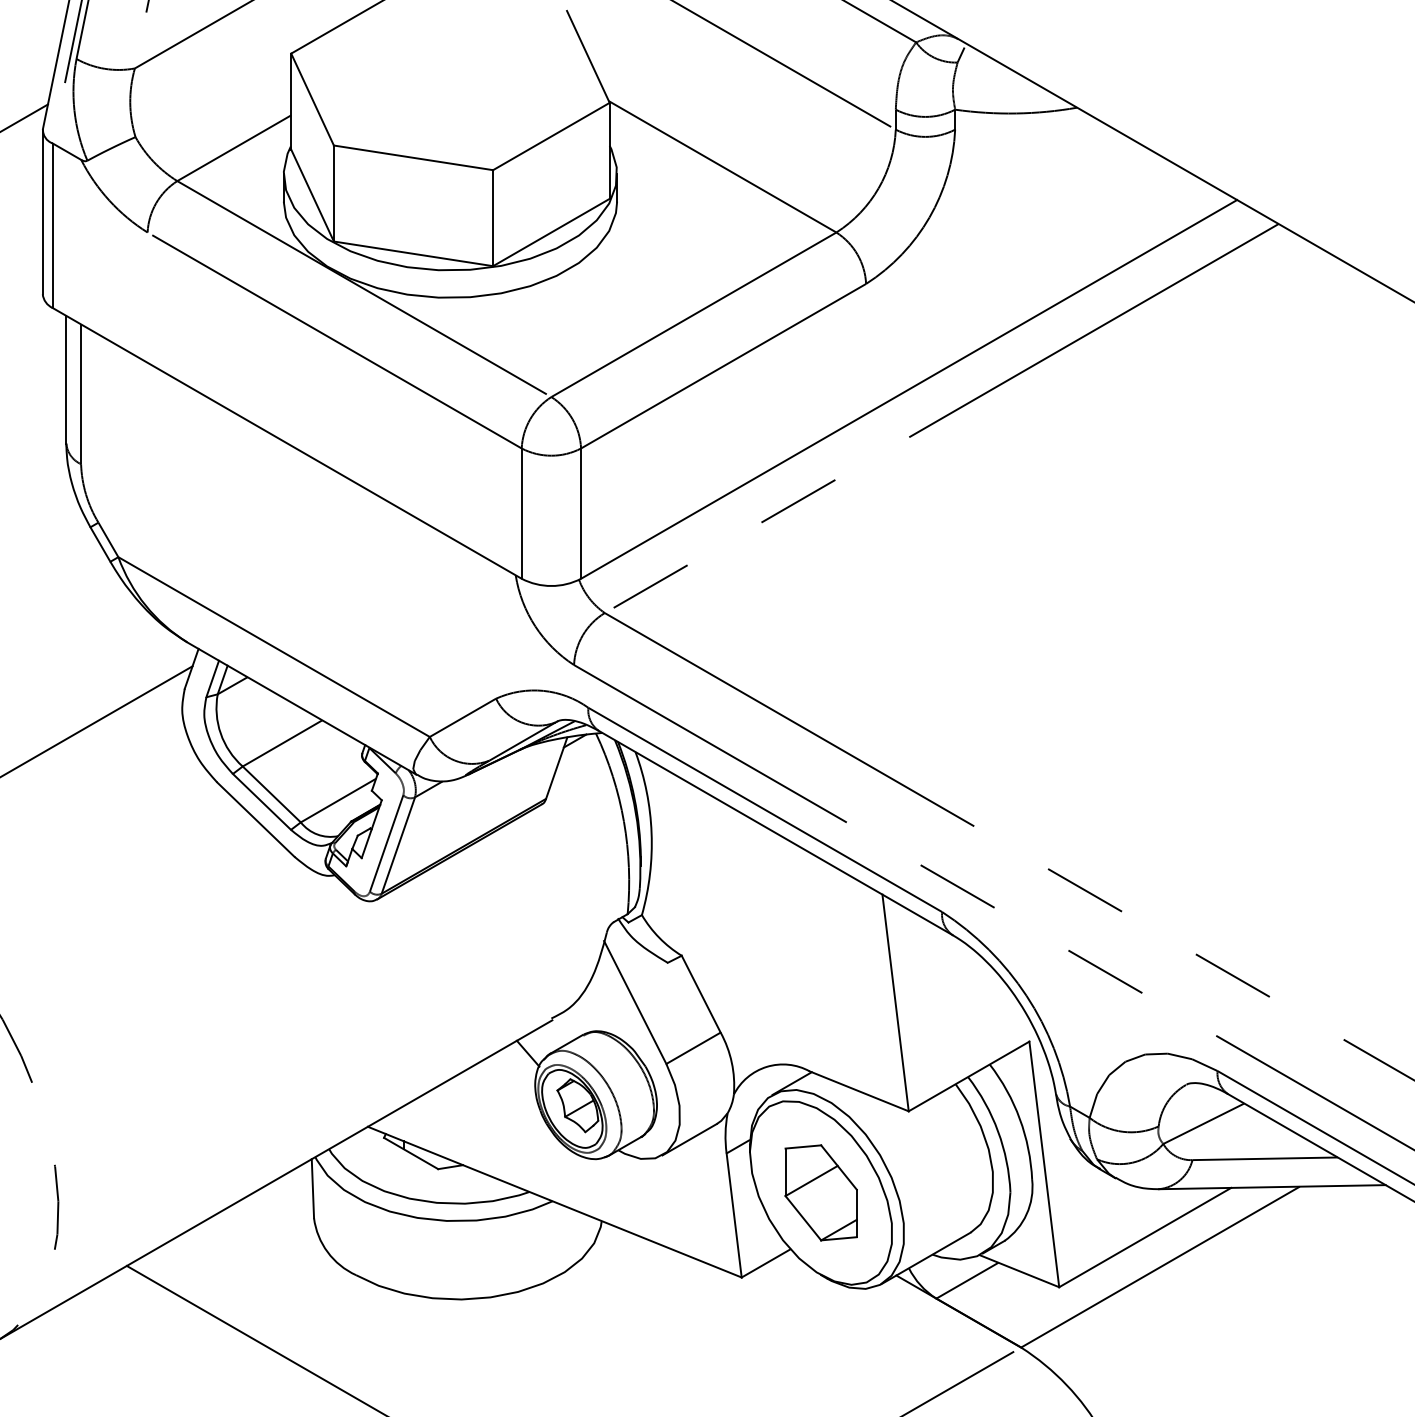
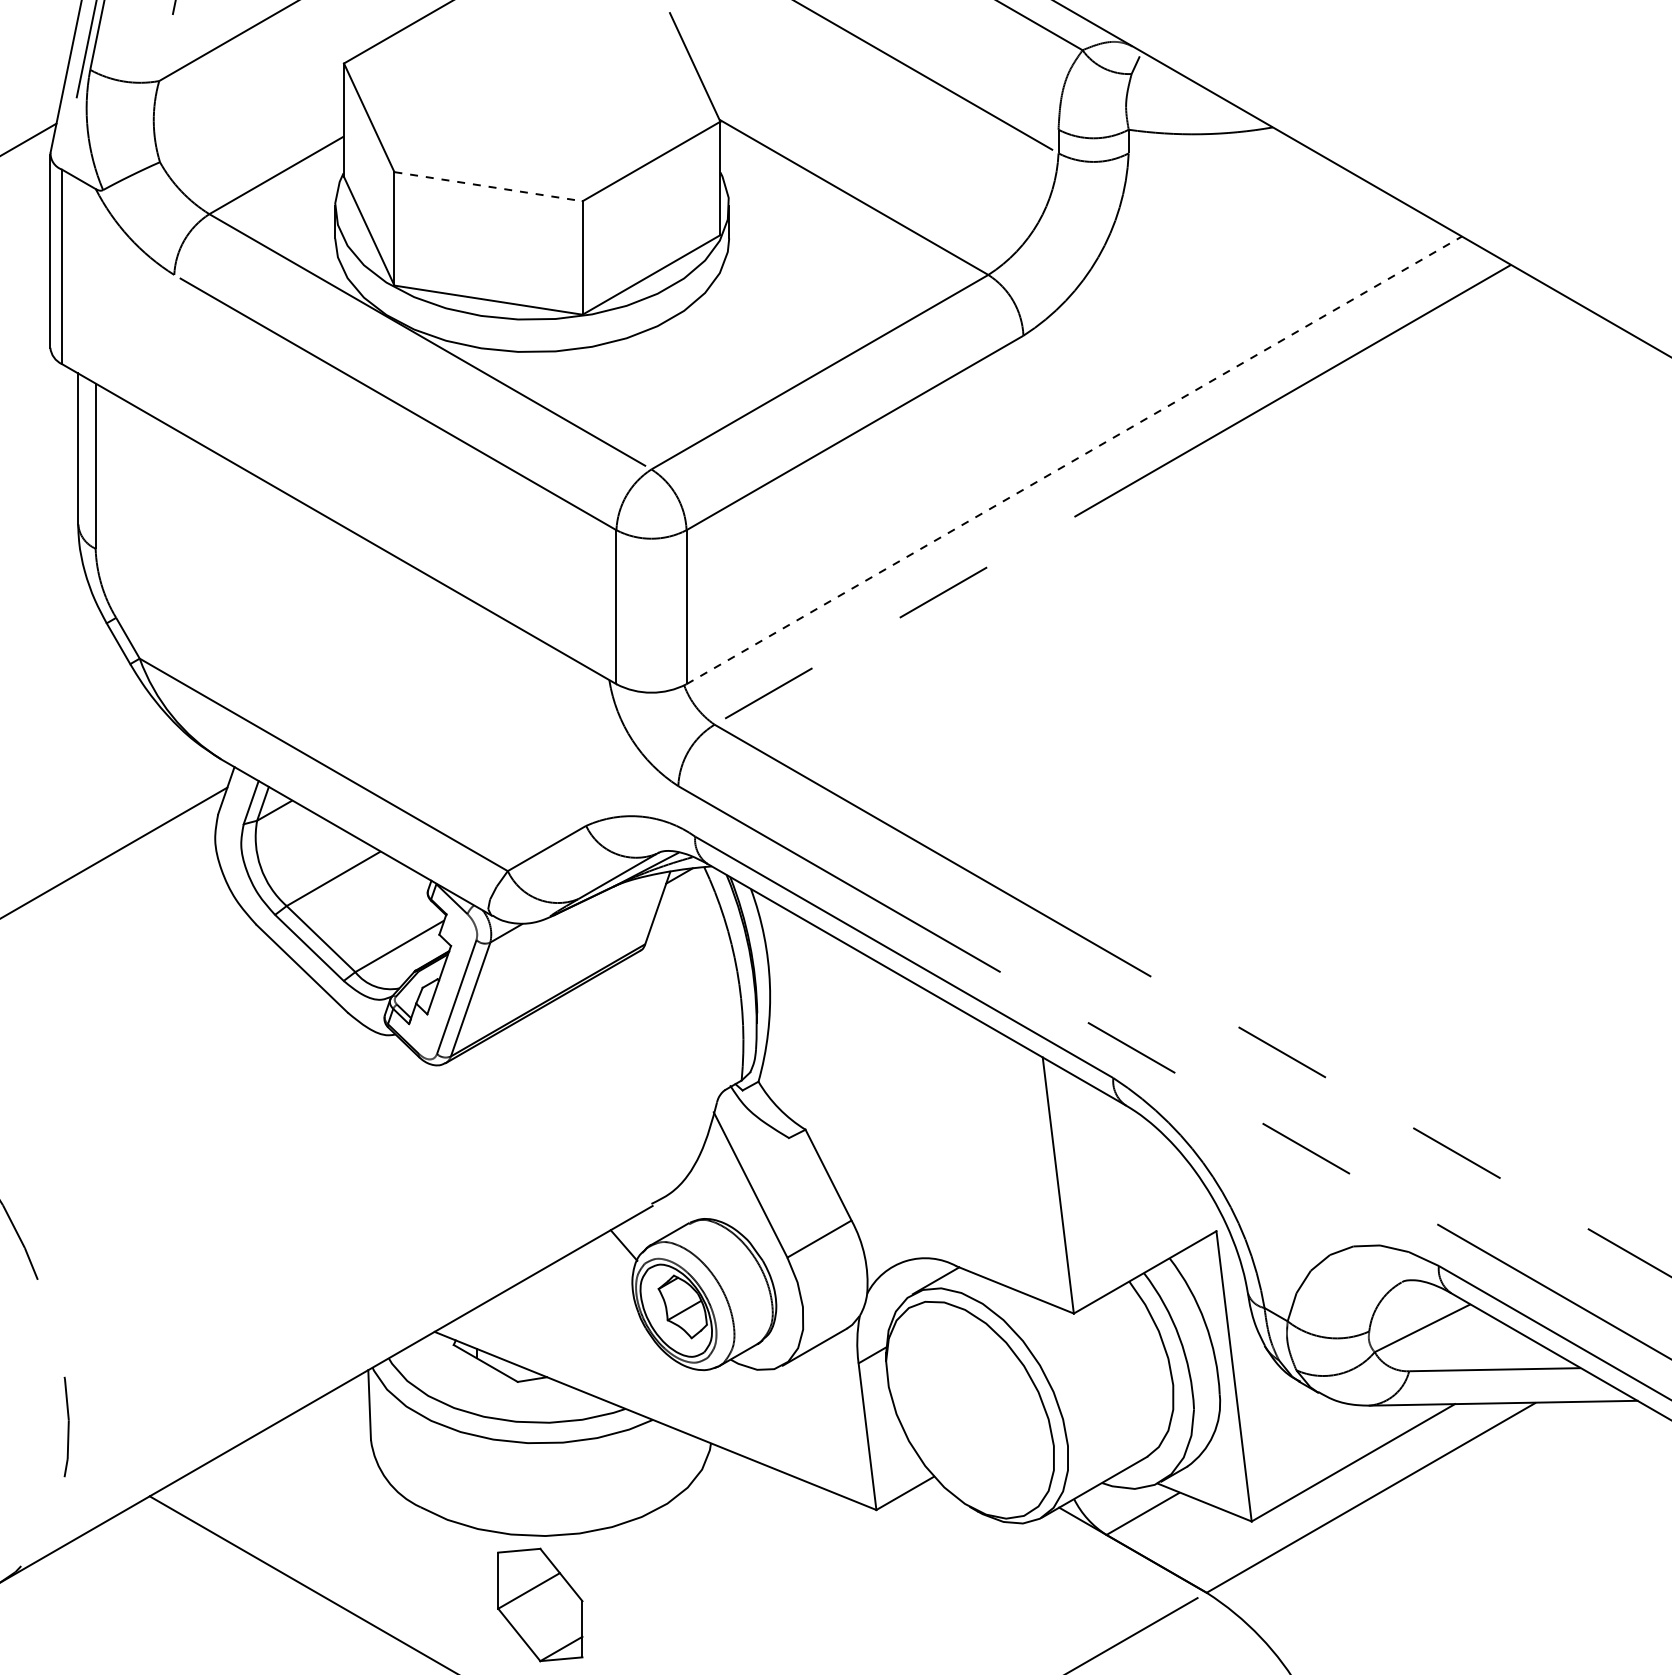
line: (414, 157) -> (489, 186), solid -> dashed
line: (909, 389) -> (1074, 460), solid -> dashed
part: (821, 1192) -> (540, 1604), moved

